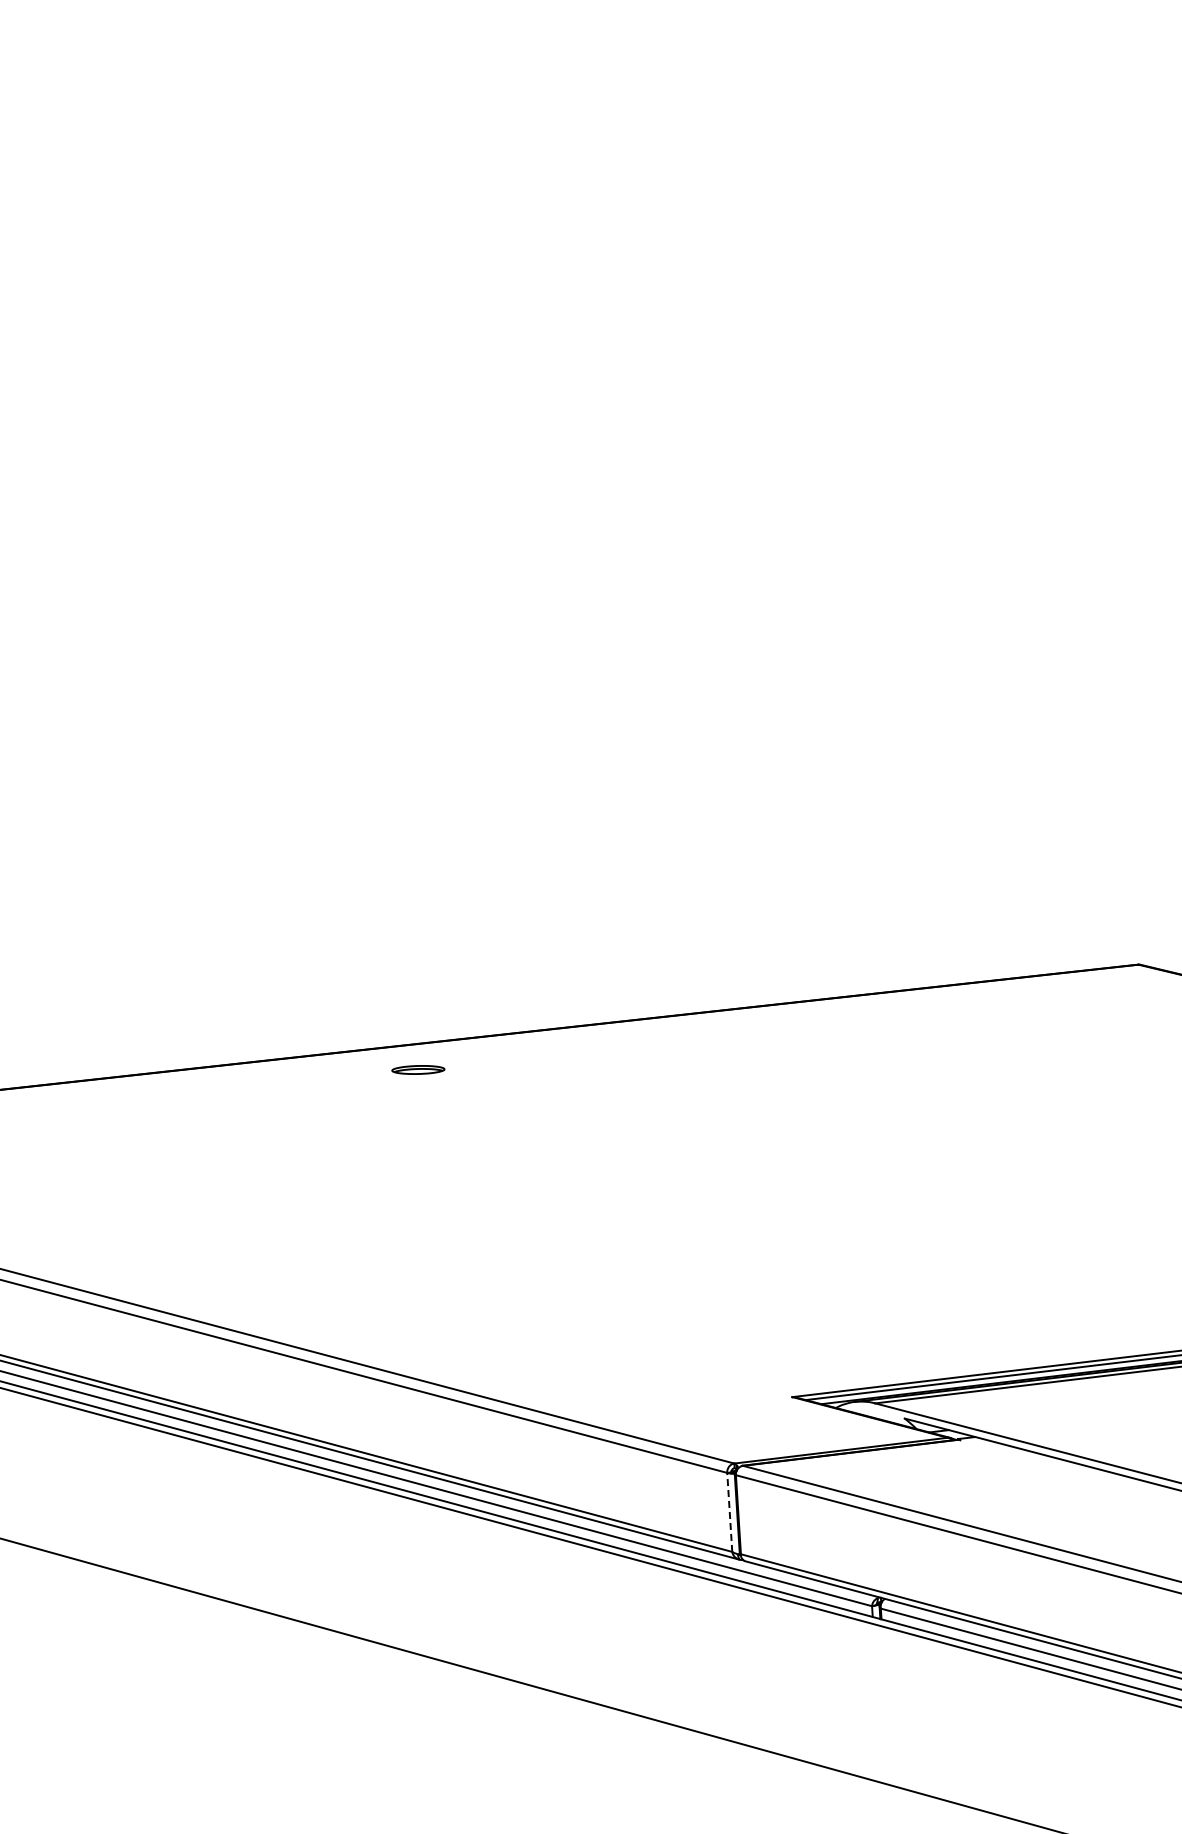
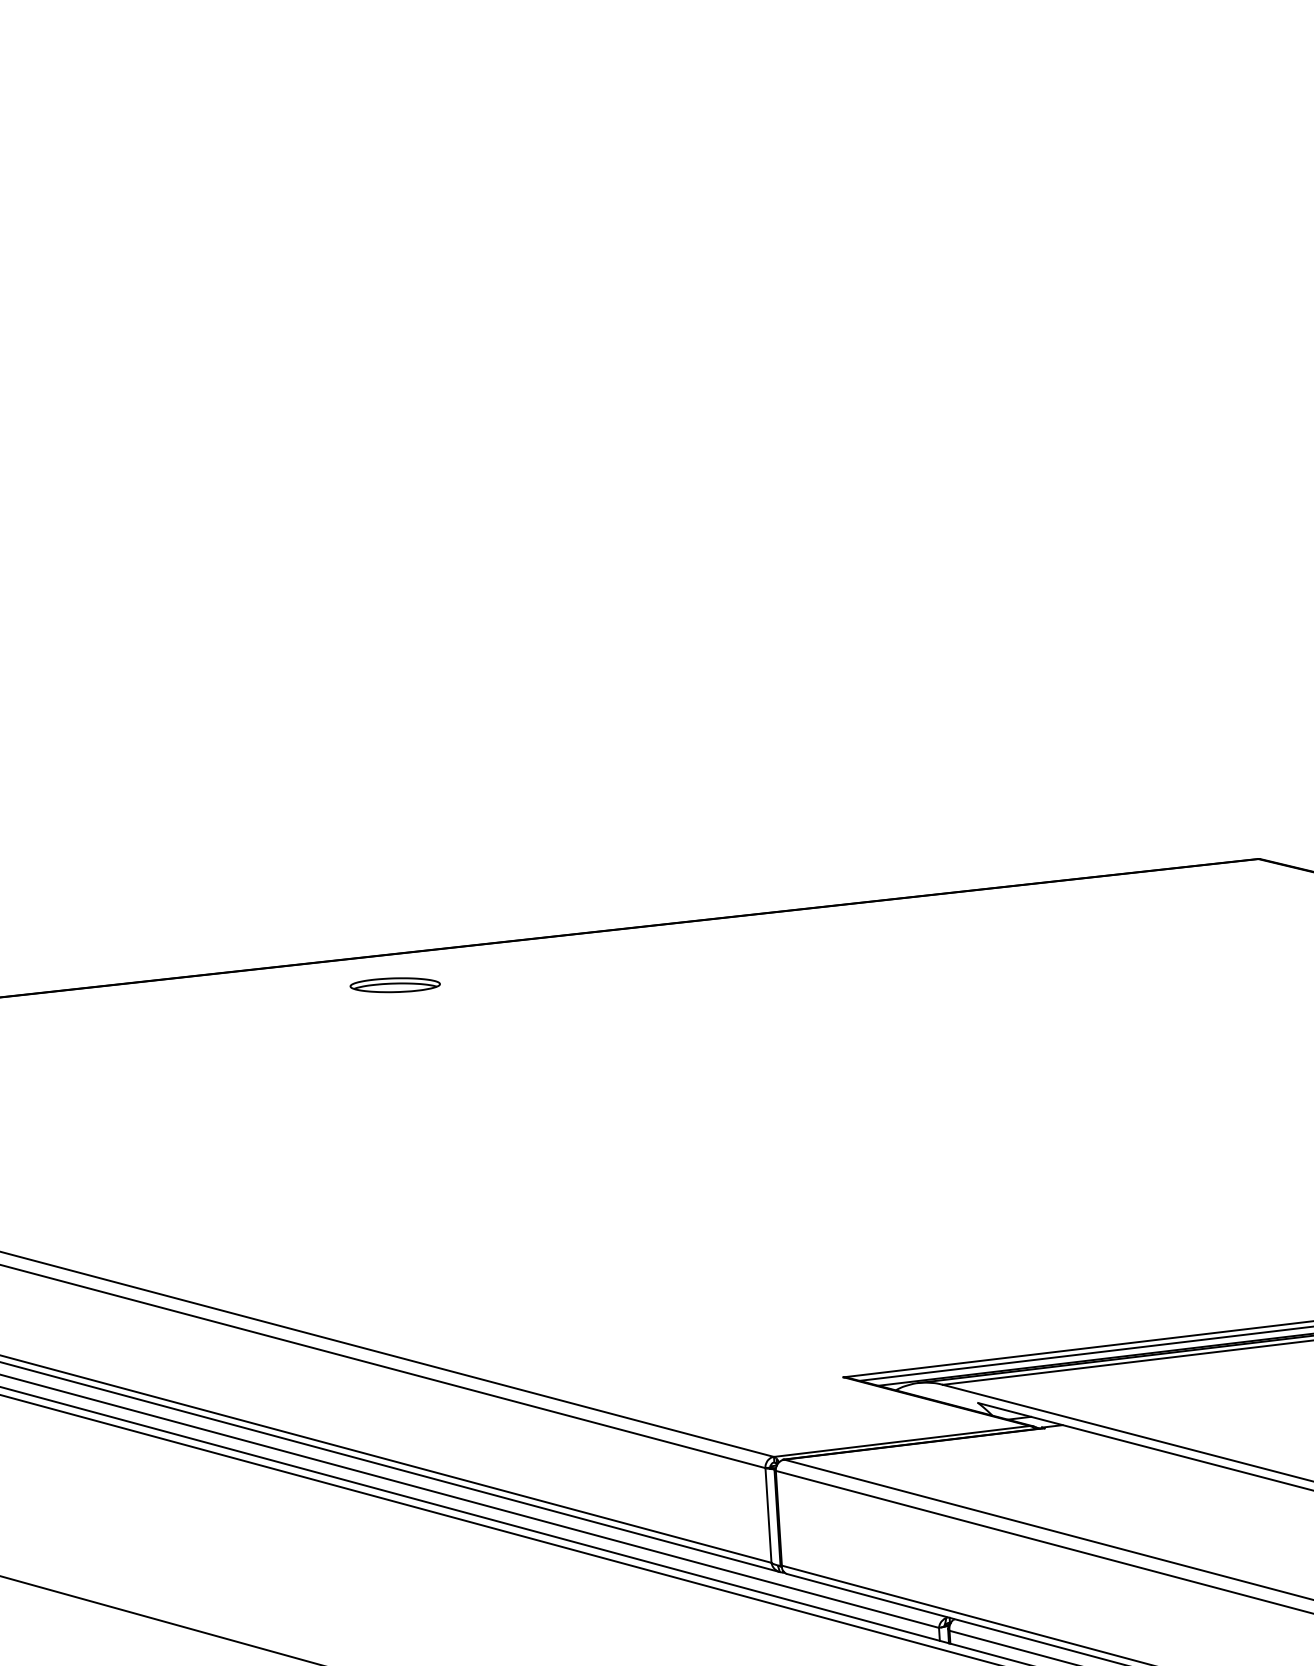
part: (418, 1069) -> (395, 984), size x1.43
line: (729, 1512) -> (768, 1515), dashed -> solid

